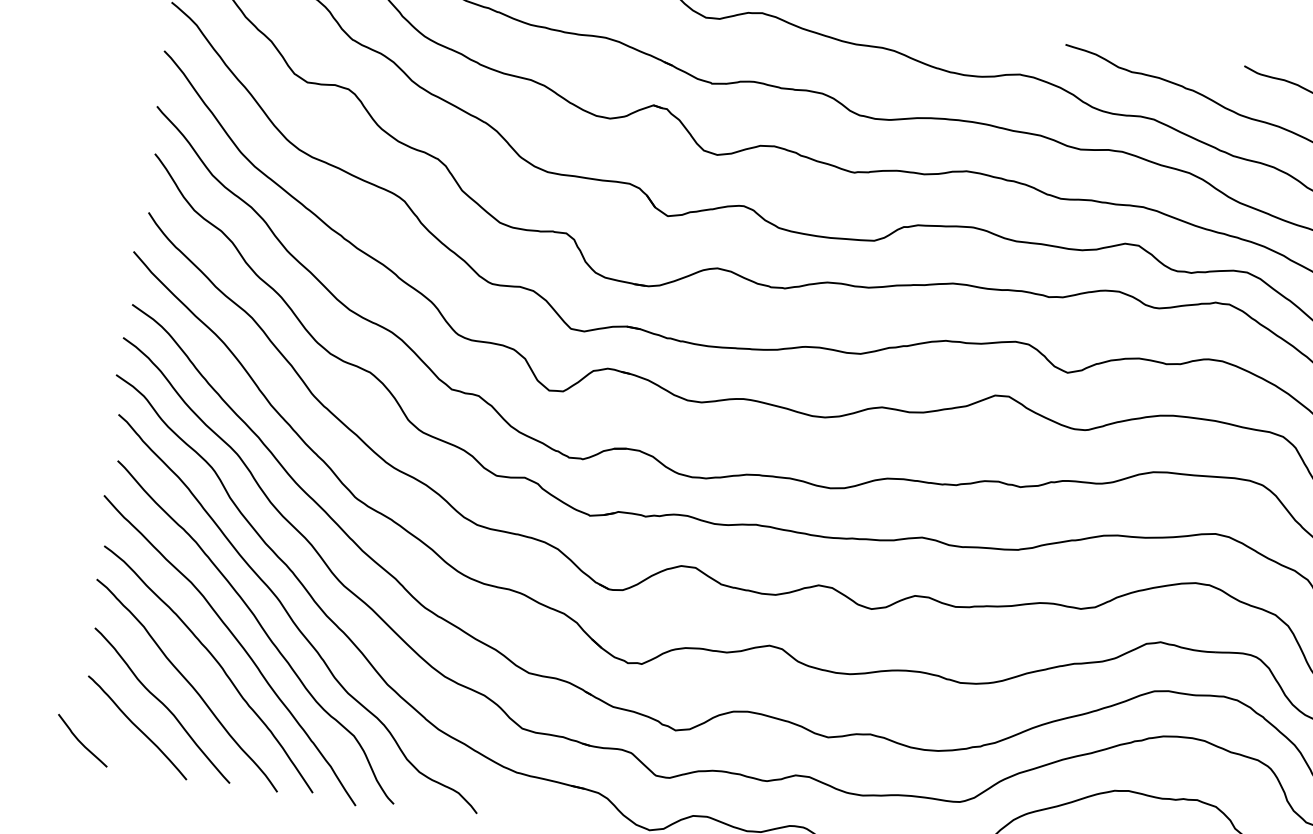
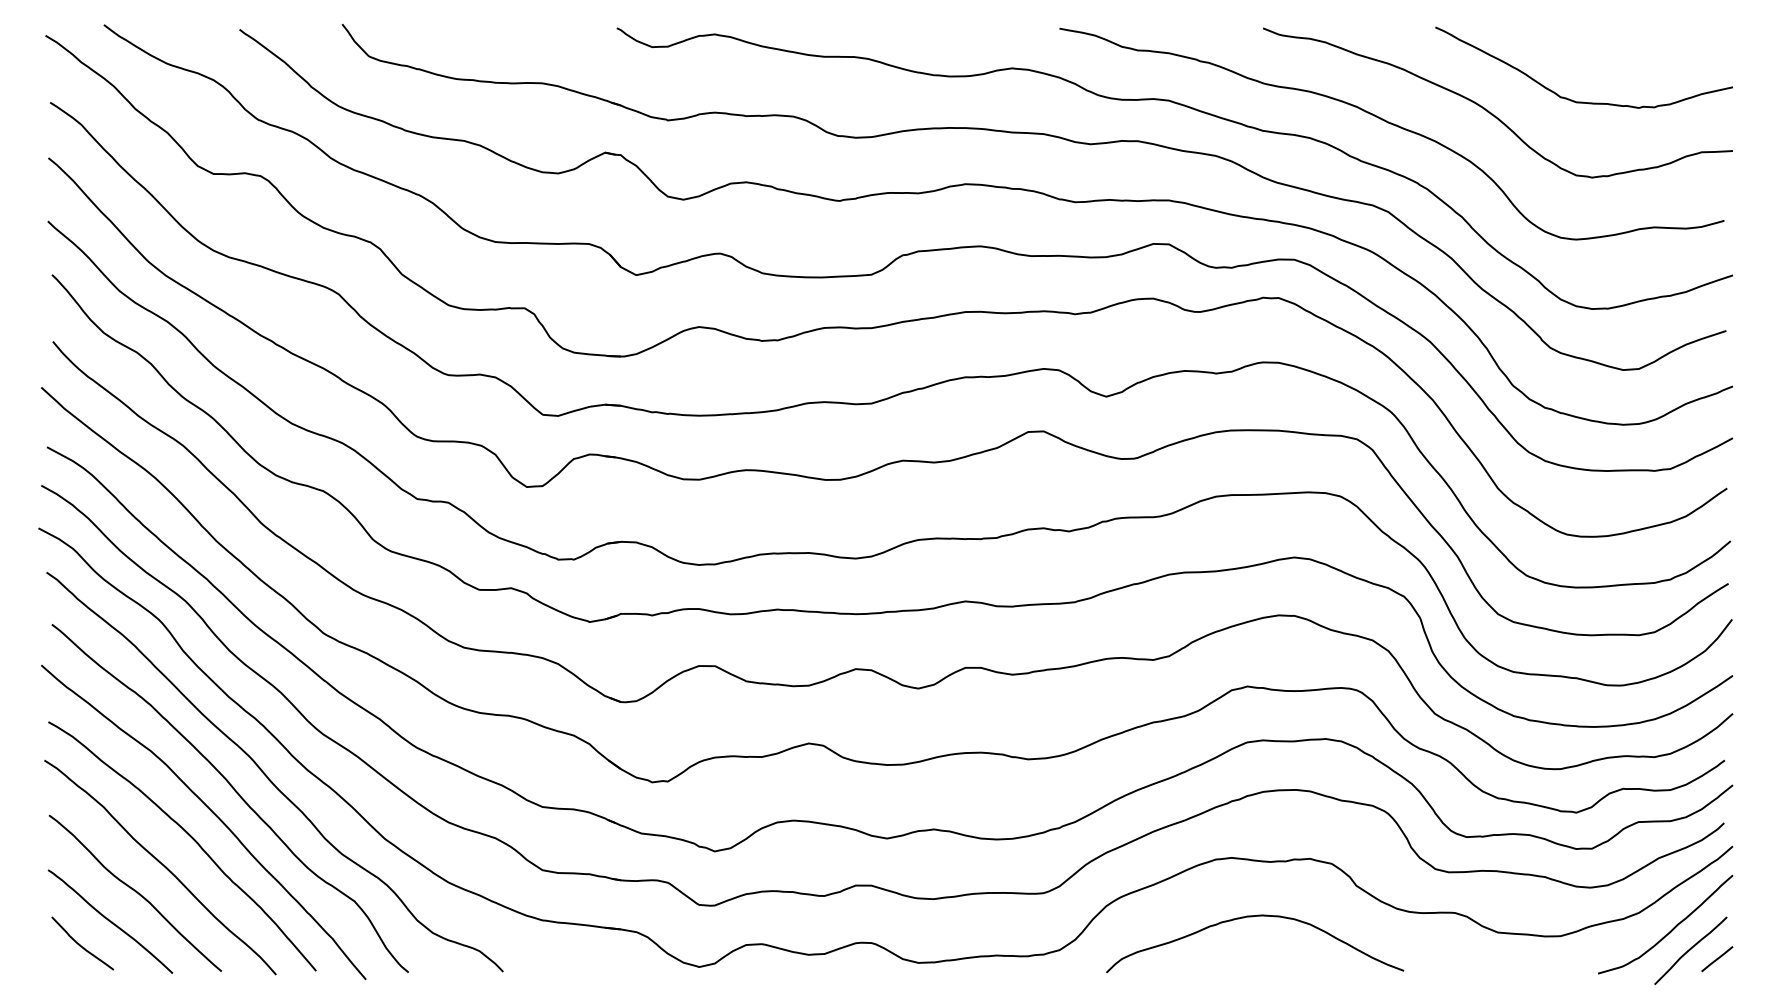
curve: (80, 741) -> (80, 944), moved

